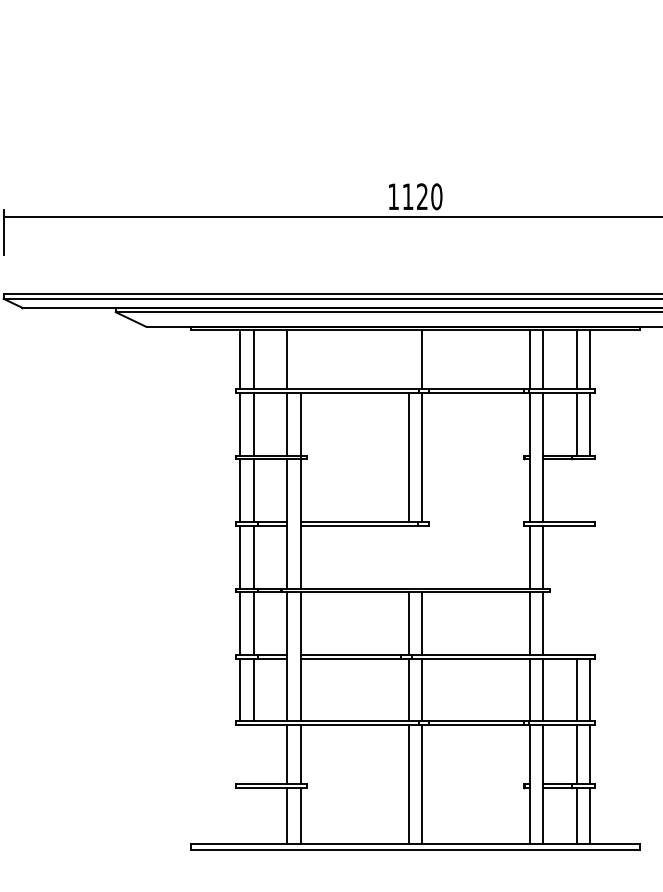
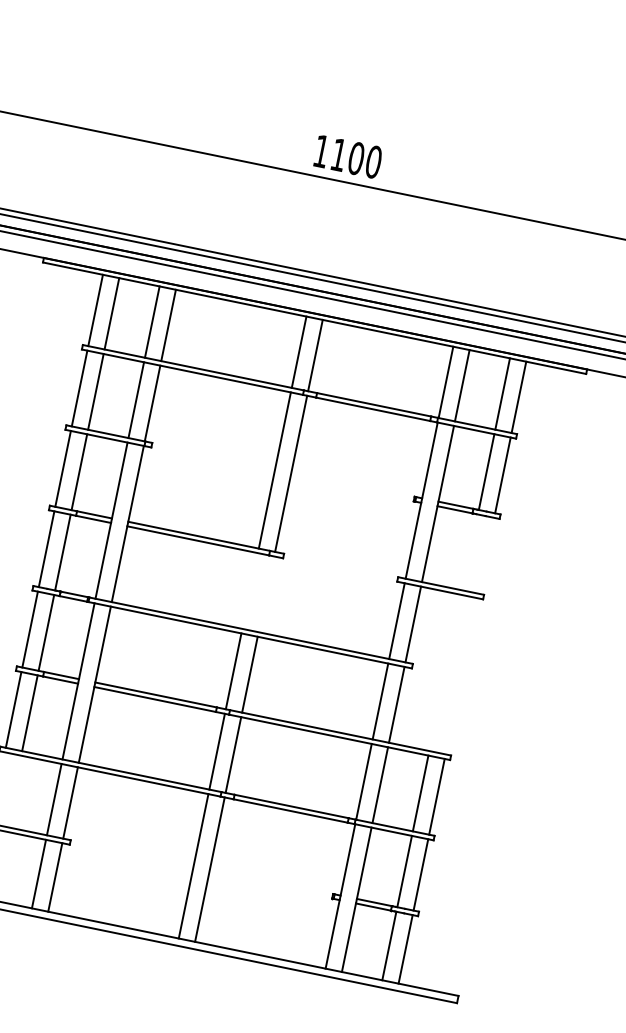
text: (422, 196) -> (356, 158), 1120 -> 1100
line: (300, 359) -> (168, 325), added
line: (408, 359) -> (299, 351), added

